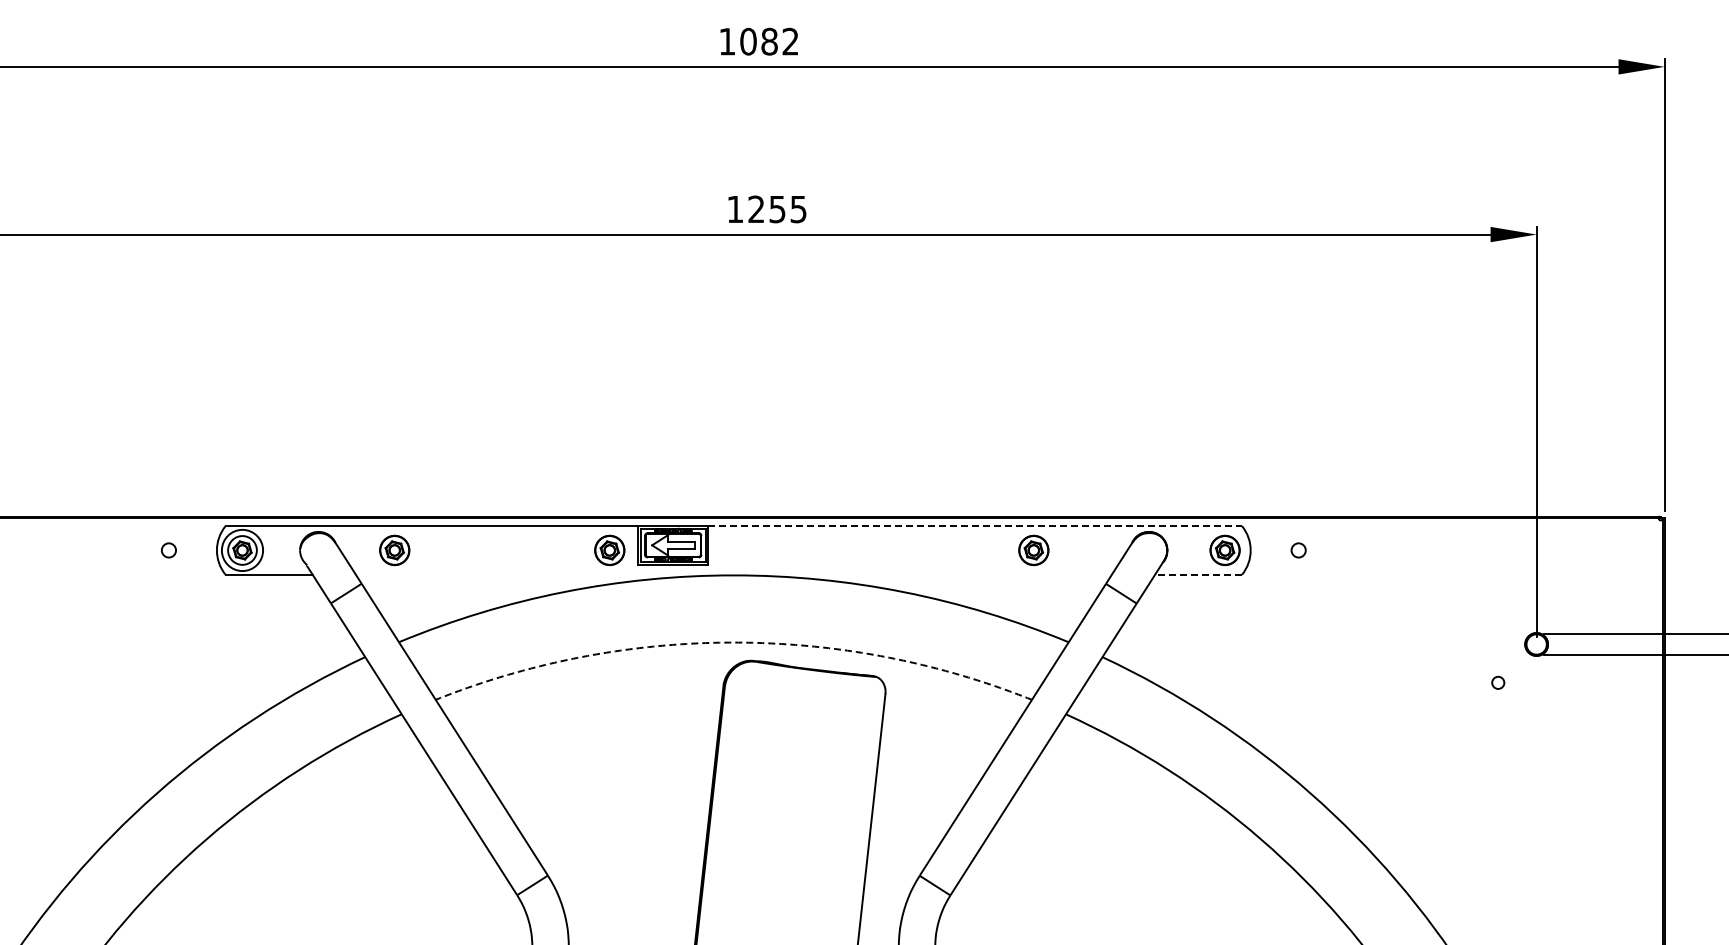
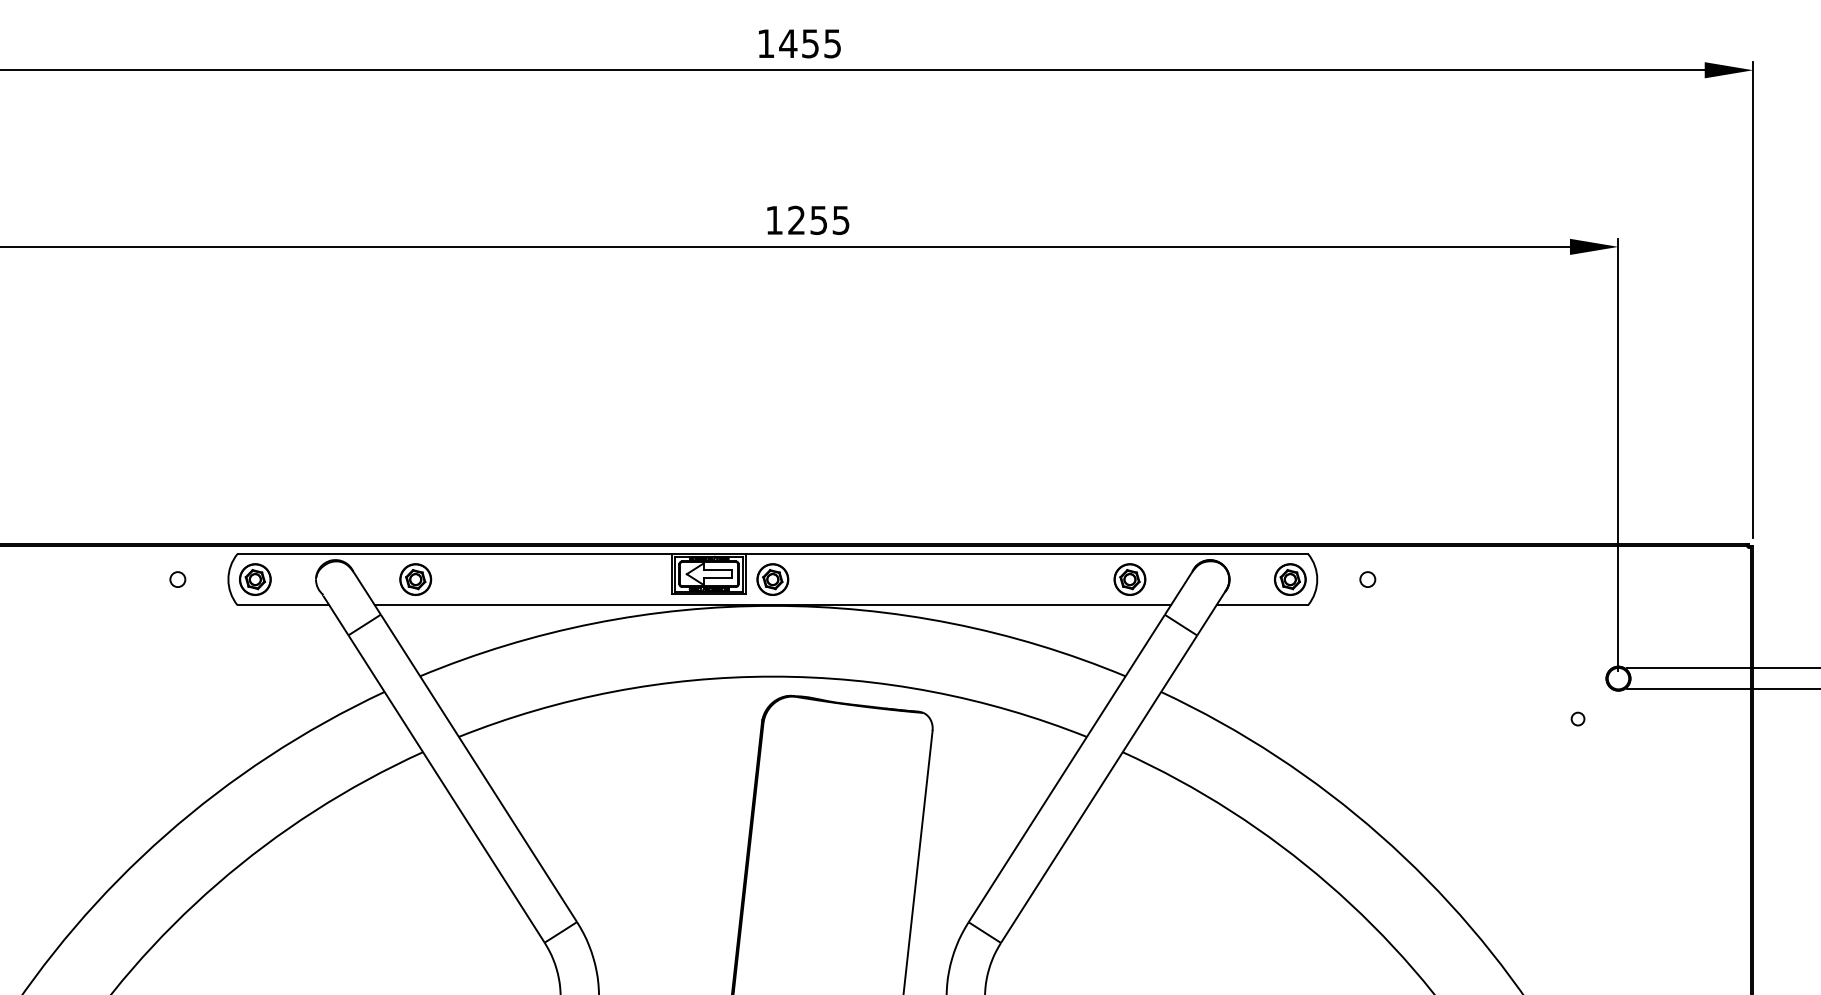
text: (768, 41) -> (809, 43), 1082 -> 1455
line: (975, 526) -> (1027, 554), dashed -> solid
part: (609, 549) -> (772, 578), moved
part: (1033, 549) -> (1129, 578), moved
circle: (242, 550) -> (255, 579), size x0.71
line: (733, 574) -> (772, 604), added
line: (1198, 574) -> (1262, 604), dashed -> solid
arc: (733, 642) -> (772, 676), dashed -> solid

